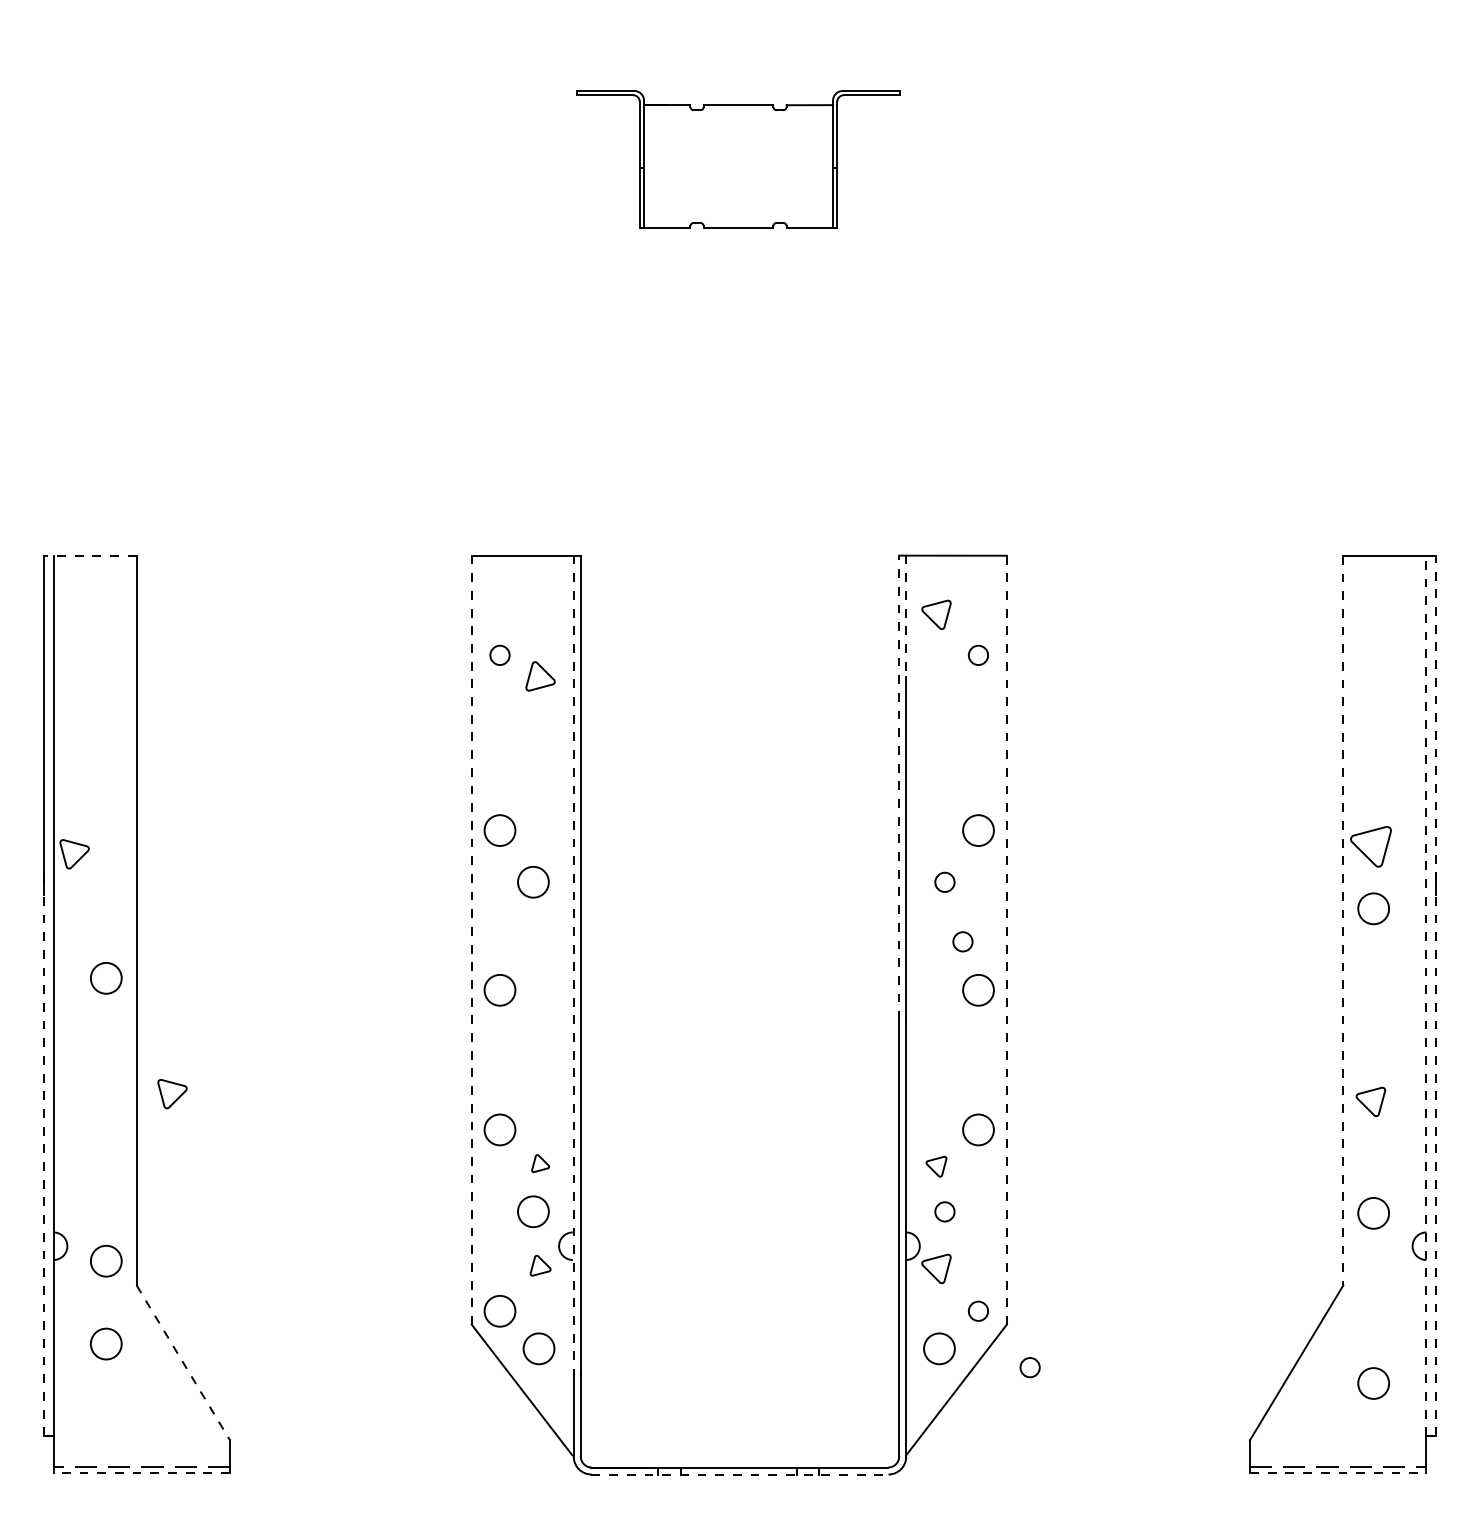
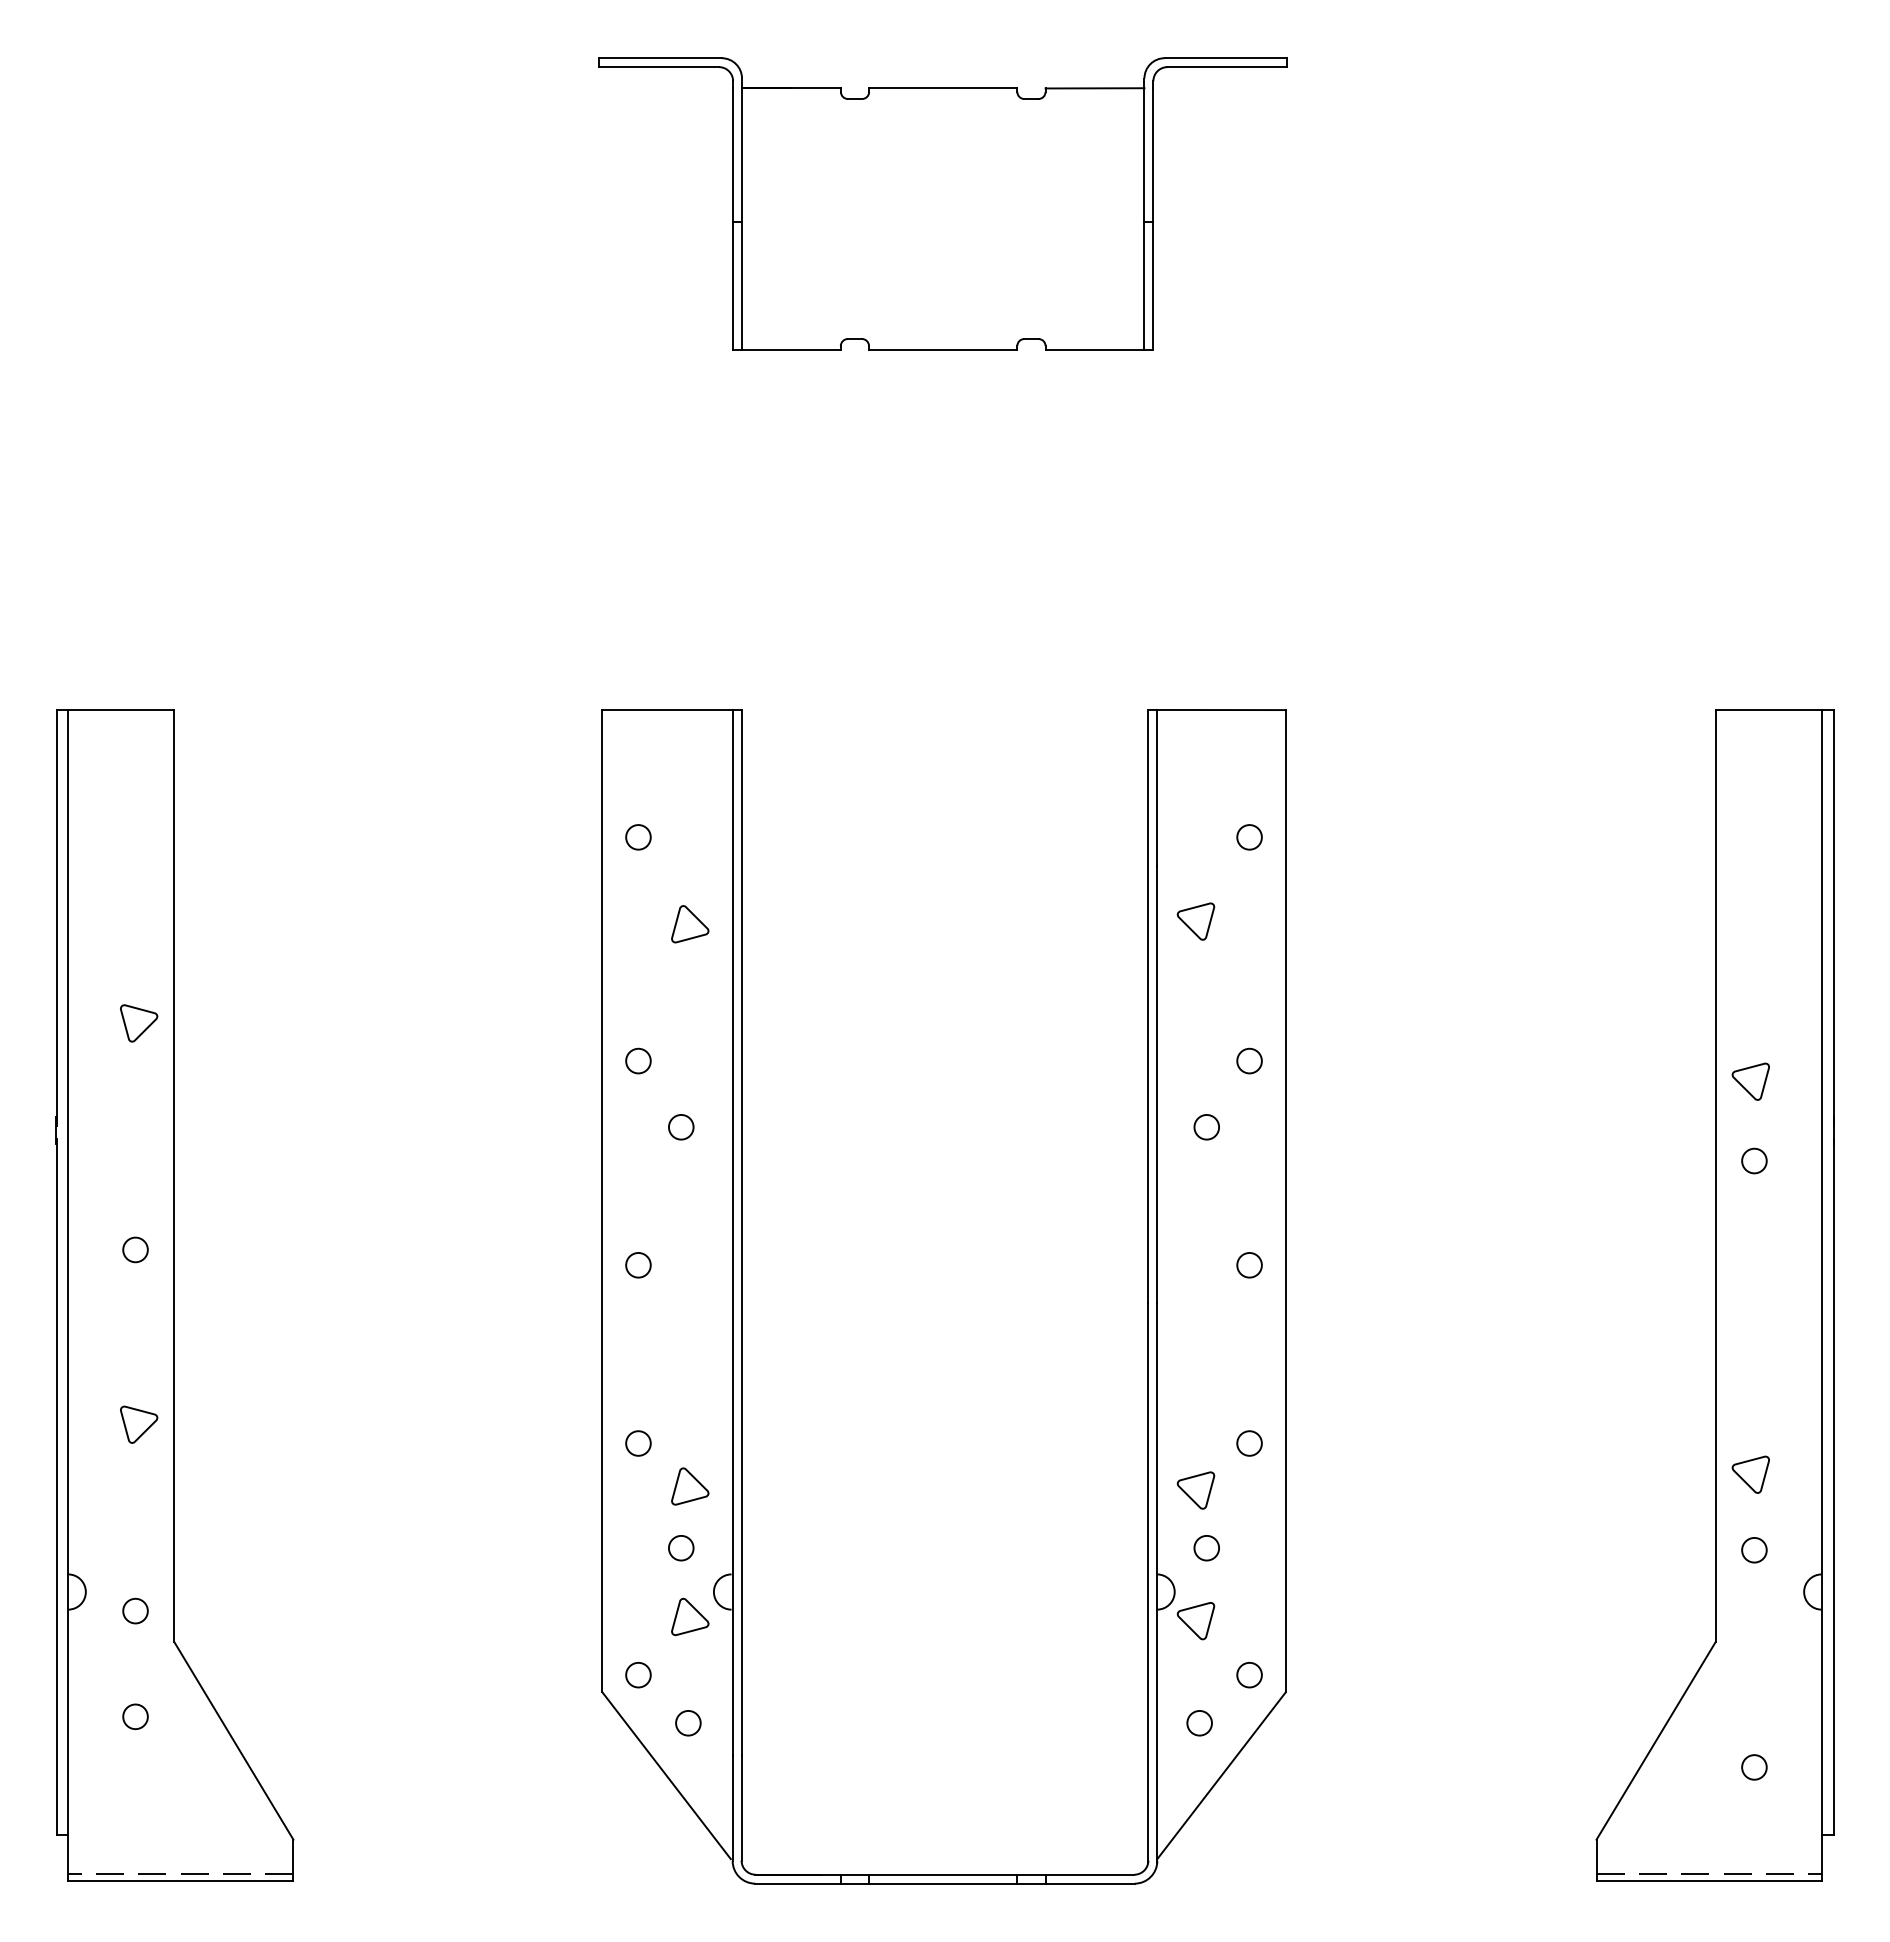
part: (738, 159) -> (942, 203), size x1.67
line: (90, 556) -> (115, 710), dashed -> solid
part: (936, 614) -> (1195, 921), moved
line: (906, 617) -> (1157, 788), dashed -> solid
part: (540, 676) -> (690, 924), moved
line: (1435, 718) -> (1833, 918), dashed -> solid
line: (899, 787) -> (1148, 1006), dashed -> solid
circle: (500, 830) -> (638, 1060), size x0.62
circle: (978, 830) -> (1249, 1060), size x0.62
part: (1370, 846) -> (1750, 1081), size x0.71
part: (74, 854) -> (139, 1023), moved
circle: (533, 882) -> (681, 1127), size x0.62
circle: (1373, 908) -> (1754, 1160), size x0.62
line: (1343, 920) -> (1715, 1176), dashed -> solid
line: (471, 940) -> (602, 1201), dashed -> solid
line: (1006, 940) -> (1285, 1201), dashed -> solid
circle: (962, 942) -> (1229, 1203), removed
line: (573, 965) -> (732, 1233), dashed -> solid
circle: (106, 978) -> (135, 1249), size x0.62
circle: (500, 990) -> (638, 1265), size x0.62
circle: (978, 990) -> (1249, 1265), size x0.62
line: (1426, 995) -> (1821, 1271), dashed -> solid
part: (172, 1093) -> (139, 1424), moved
part: (1370, 1101) -> (1750, 1474), moved
circle: (500, 1129) -> (638, 1443), size x0.62
circle: (978, 1129) -> (1249, 1443), size x0.62
line: (44, 1163) -> (56, 1486), dashed -> solid
part: (540, 1163) -> (690, 1486), size x1.67
line: (1435, 1163) -> (1833, 1486), dashed -> solid
part: (936, 1166) -> (1195, 1490), size x1.43
circle: (533, 1212) -> (681, 1548), size x0.62
circle: (1373, 1213) -> (1754, 1550), size x0.62
circle: (106, 1260) -> (135, 1610), size x0.62
part: (540, 1265) -> (690, 1616), size x1.43
circle: (500, 1310) -> (638, 1674), size x0.62
circle: (106, 1343) -> (135, 1716), size x0.62
circle: (539, 1349) -> (688, 1723), size x0.62
circle: (939, 1349) -> (1199, 1723), size x0.62
line: (183, 1363) -> (234, 1741), dashed -> solid
circle: (1030, 1367) -> (1315, 1747), removed
circle: (1373, 1383) -> (1754, 1767), size x0.62
line: (141, 1472) -> (180, 1881), dashed -> solid
line: (1338, 1472) -> (1709, 1881), dashed -> solid
line: (740, 1474) -> (945, 1883), dashed -> solid

